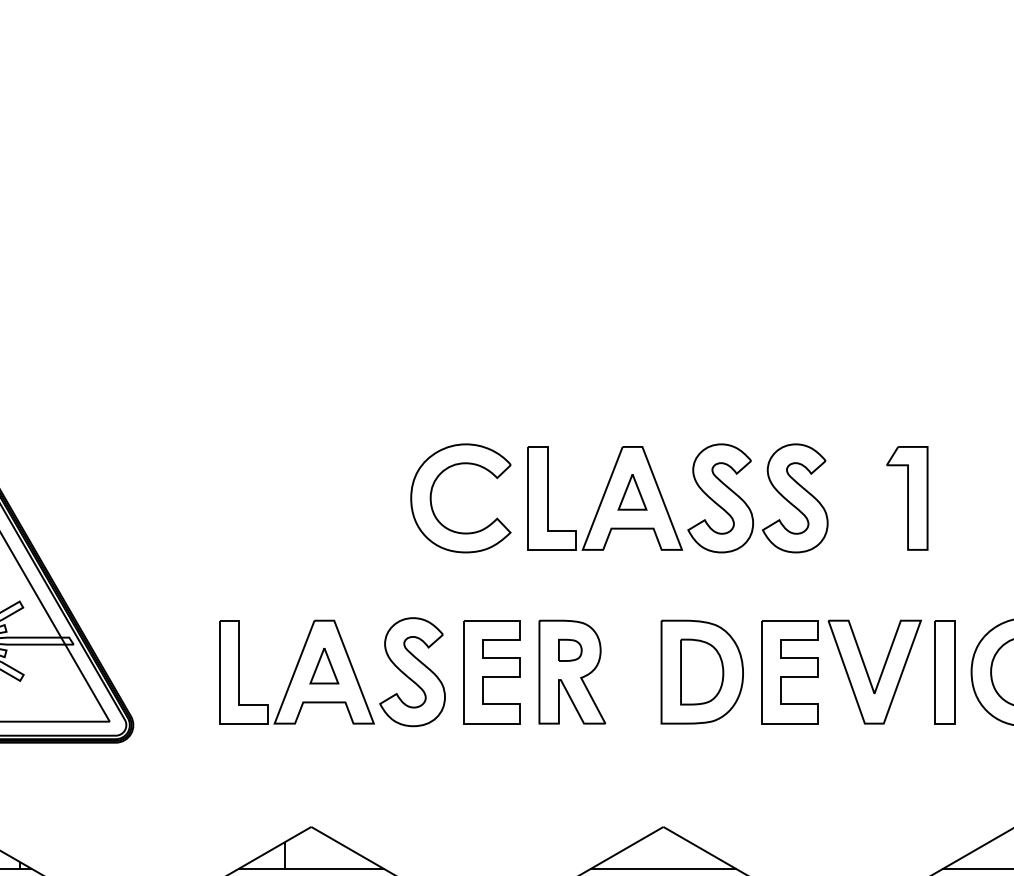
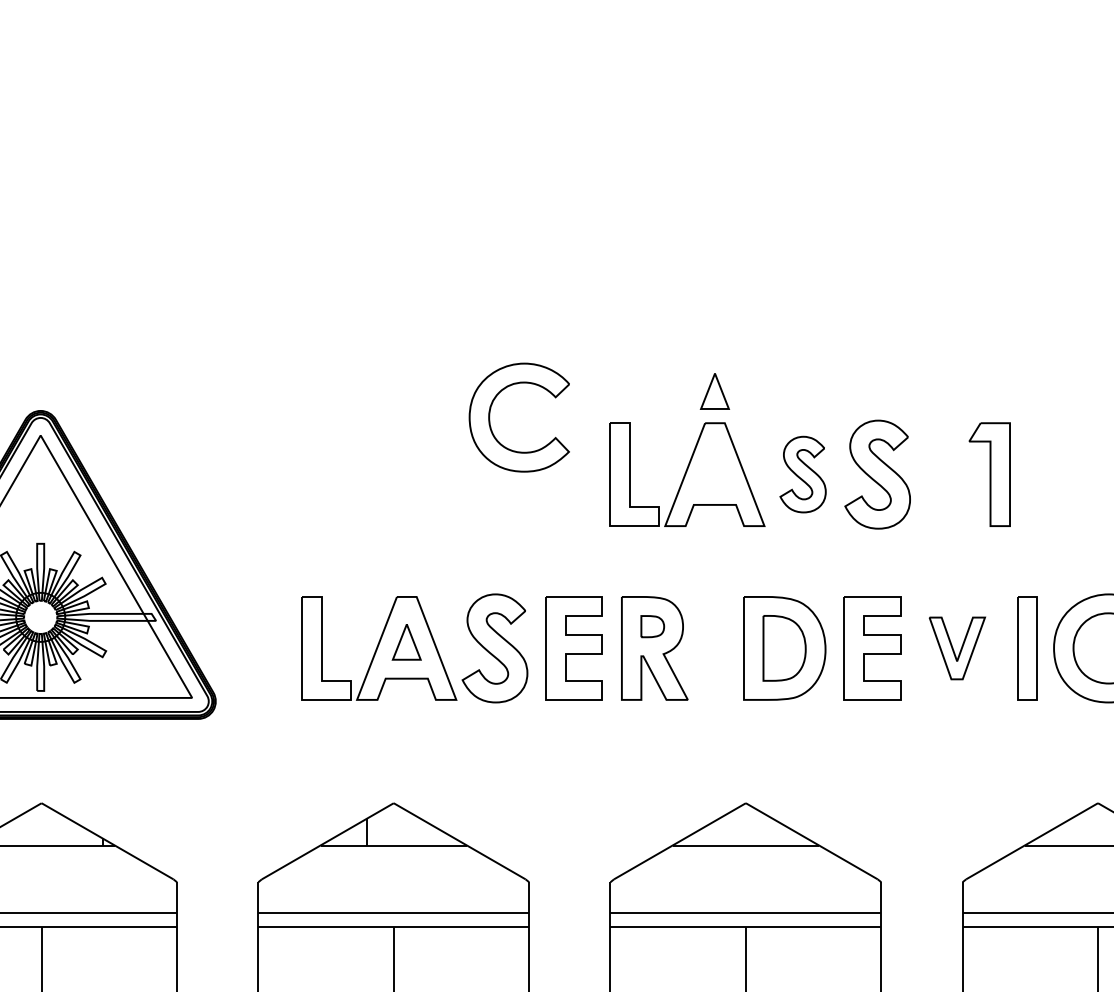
part: (632, 492) -> (714, 391), moved
part: (432, 498) -> (490, 417), moved
part: (720, 498) -> (802, 474), size x0.7
part: (875, 672) -> (957, 648), size x0.6

